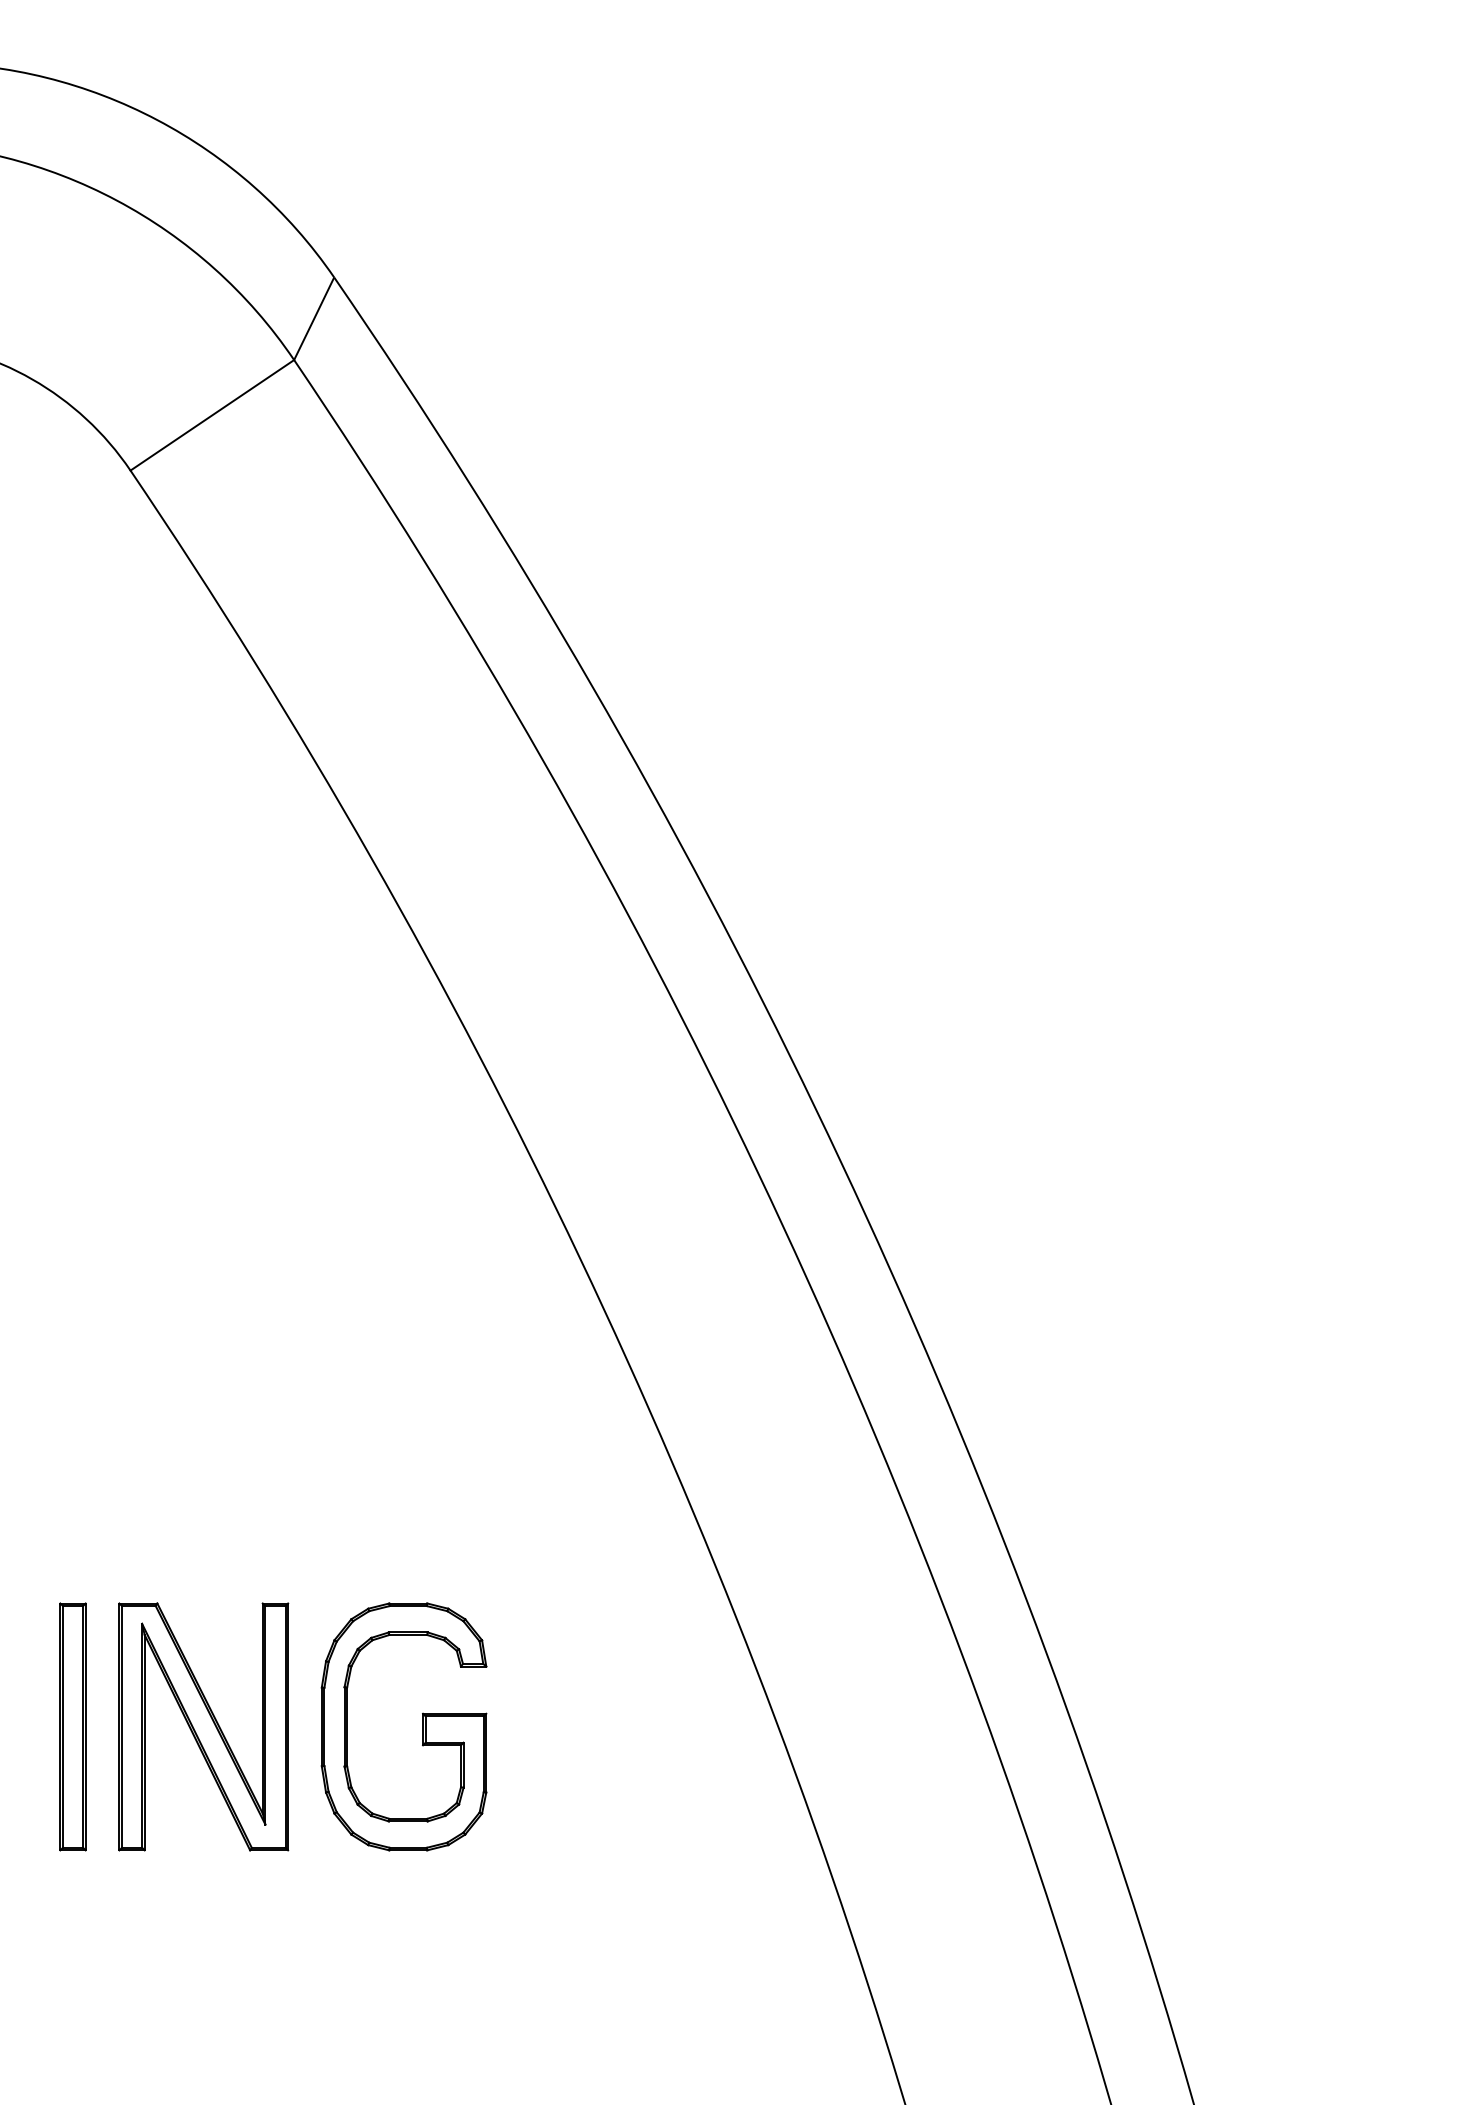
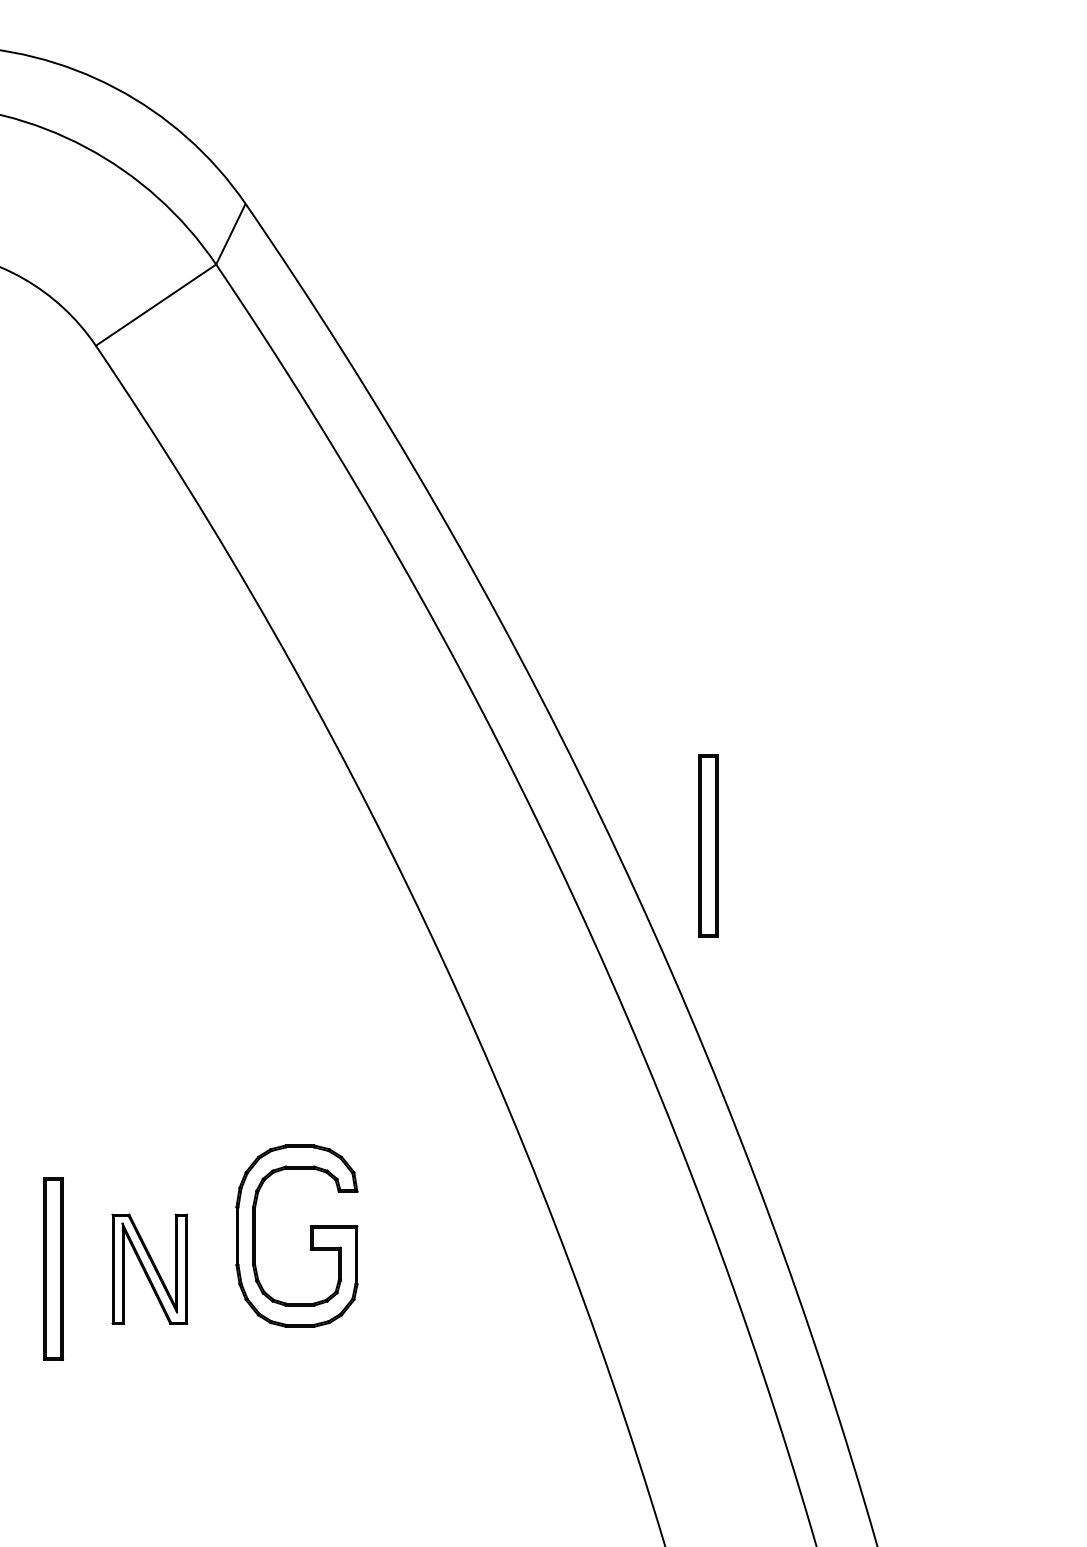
part: (963, 1150) -> (708, 845), added
part: (203, 1726) -> (149, 1268), size x0.6
part: (422, 1726) -> (310, 1235), moved

